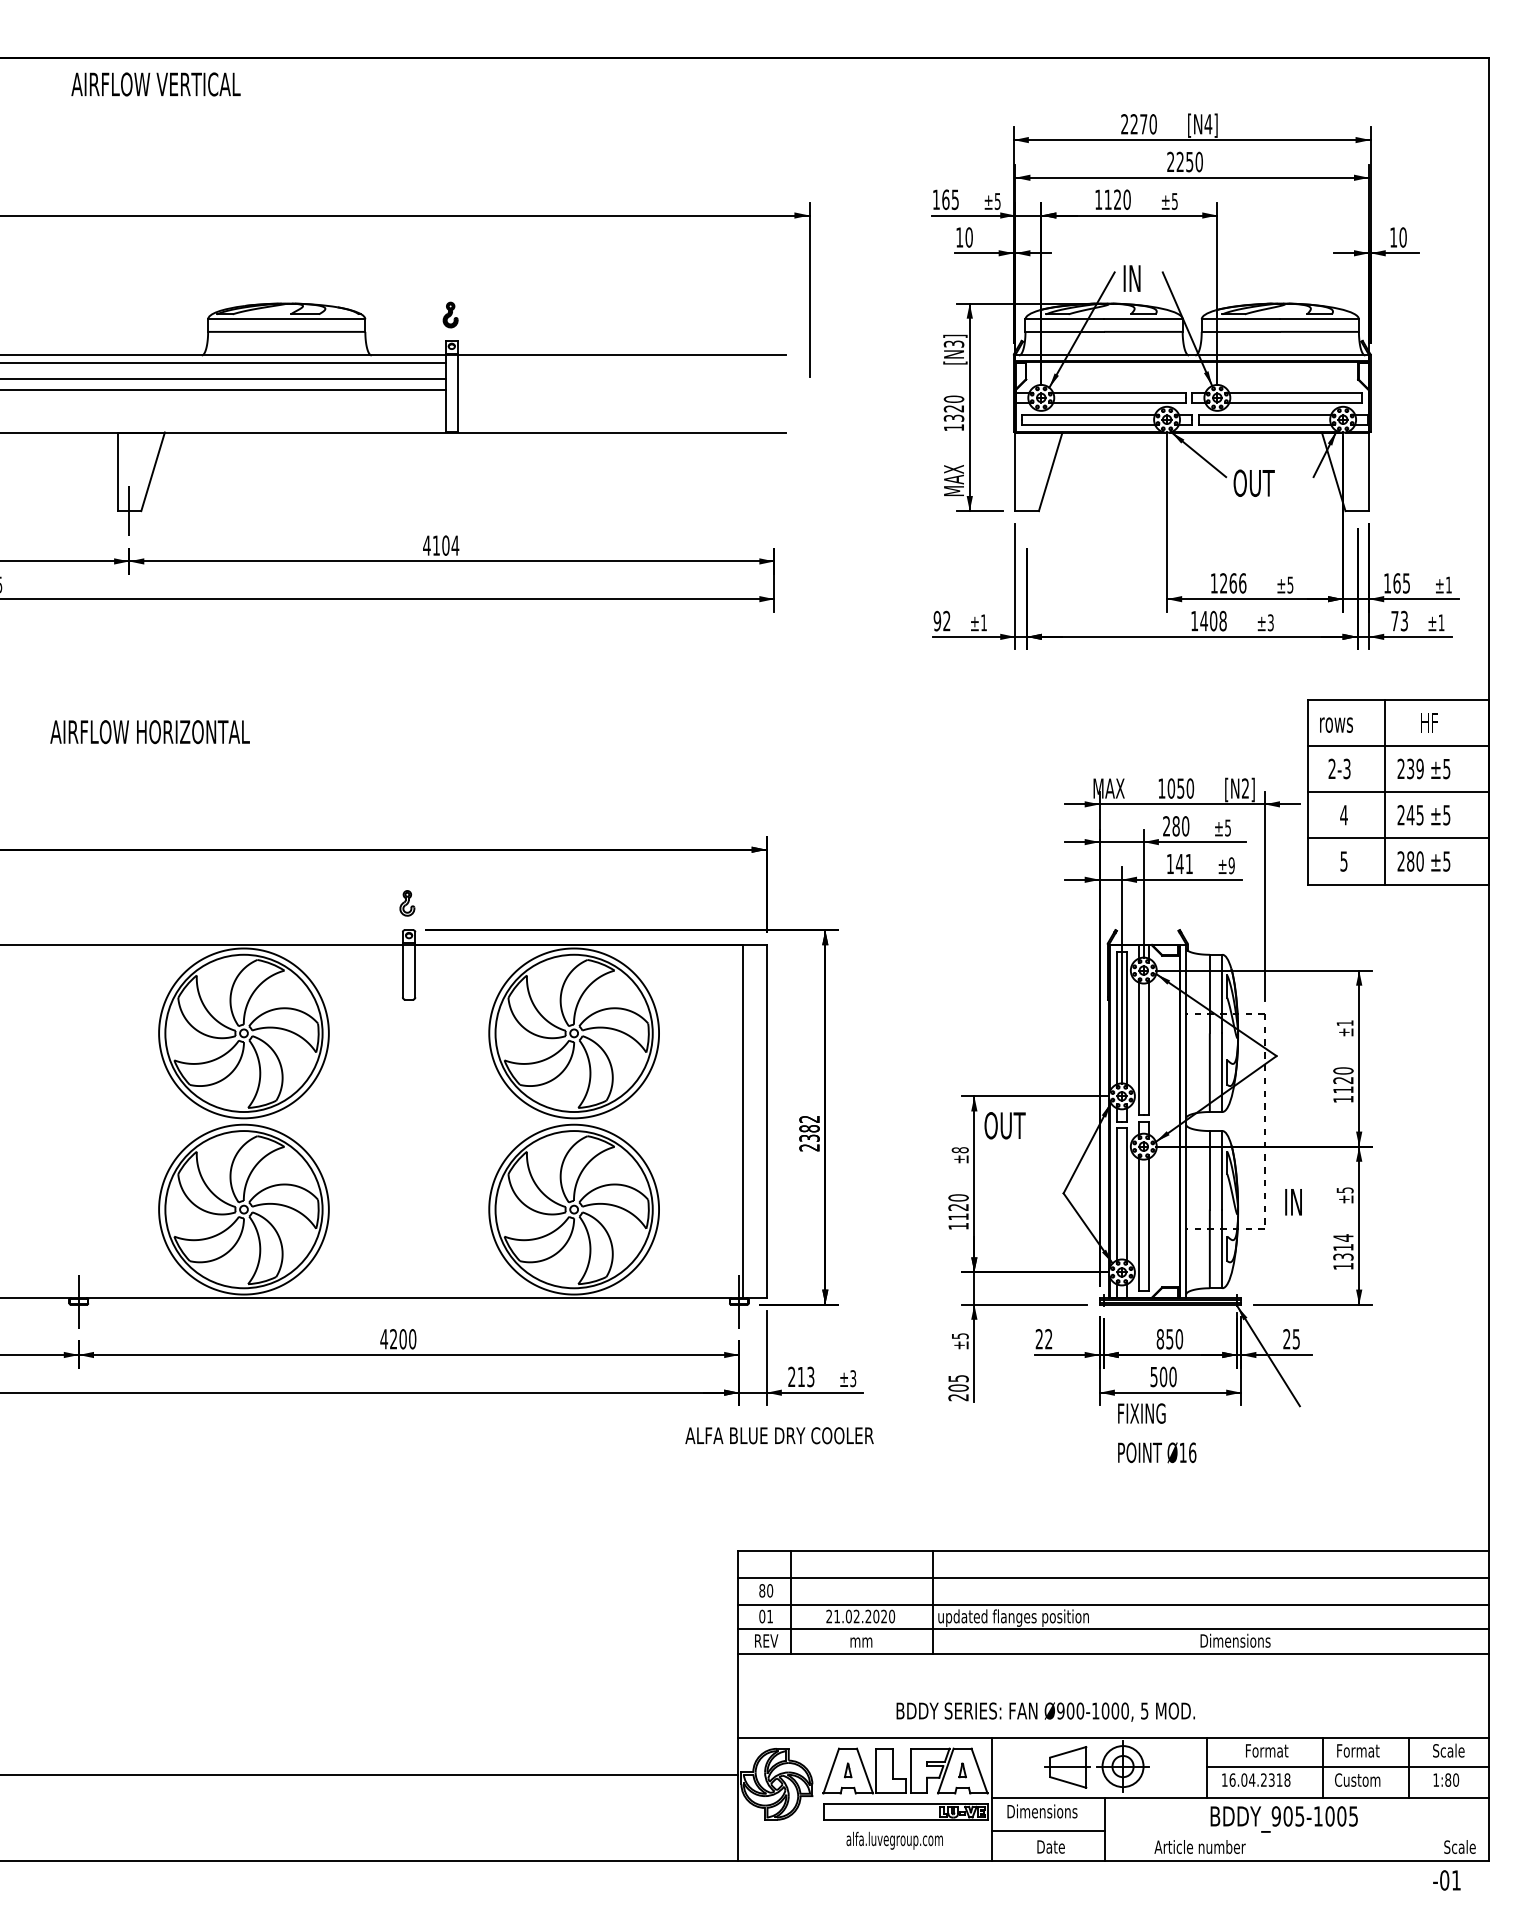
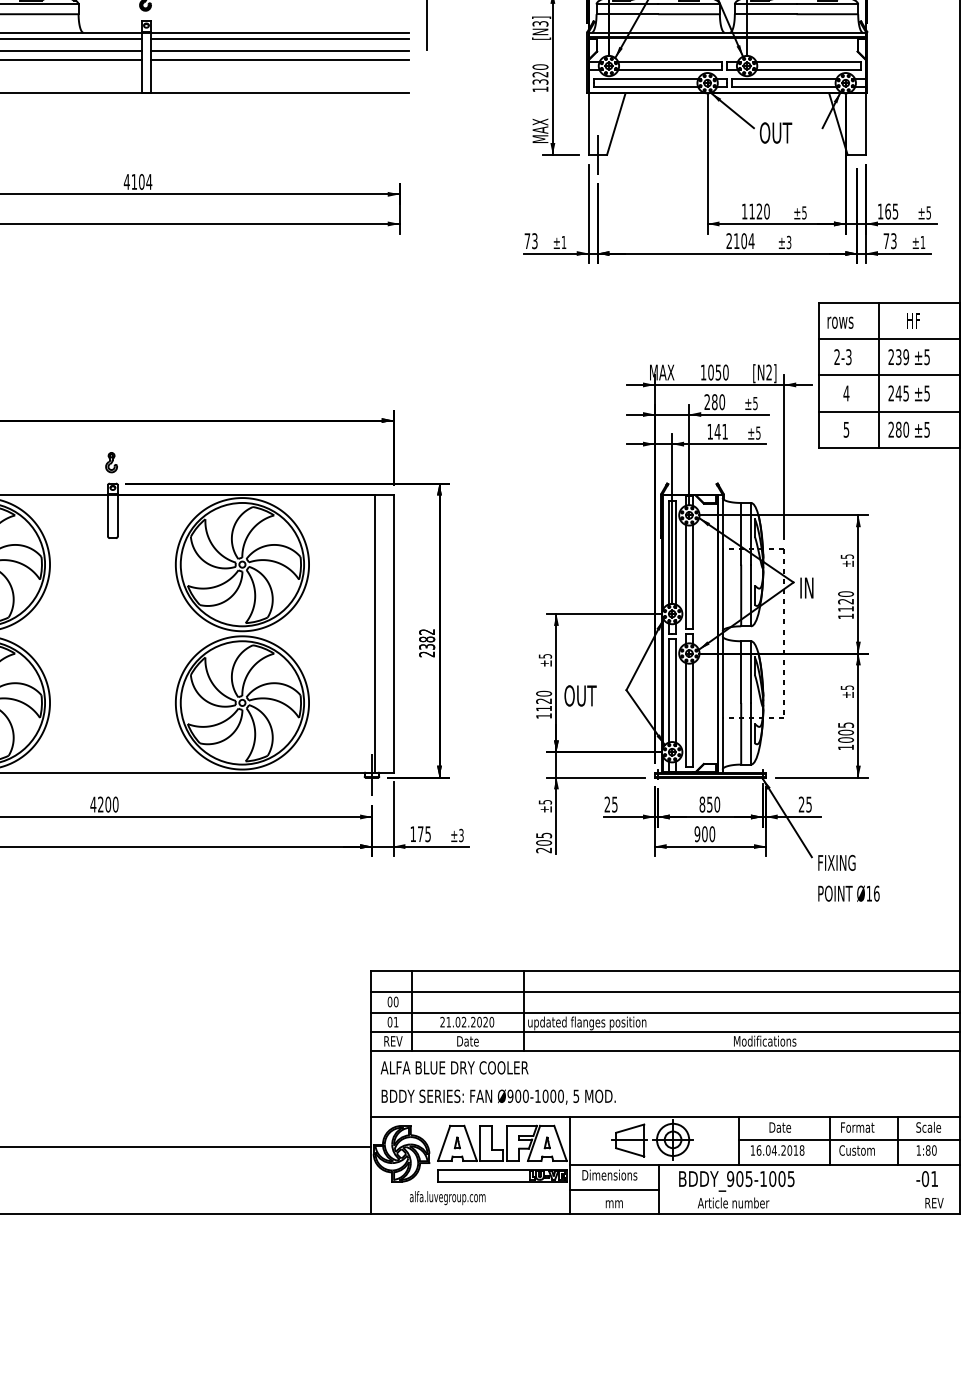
line: (621, 363) -> (279, 39), added
line: (621, 379) -> (279, 51), added
line: (621, 389) -> (279, 59), added
line: (1026, 510) -> (597, 154), added
text: (1233, 583) -> (759, 211), 1266 -> 1120
text: (1448, 584) -> (928, 212), ±1 -> ±5
text: (941, 620) -> (530, 240), 92 -> 73
text: (1208, 620) -> (740, 240), 1408 -> 2104
text: (1231, 865) -> (758, 432), ±9 -> ±5
text: (1344, 1023) -> (846, 556), ±1 -> ±5
text: (1004, 1125) -> (580, 695), moved
text: (959, 1150) -> (544, 656), ±8 -> ±5
text: (1293, 1202) -> (806, 588), moved
text: (1343, 1247) -> (846, 732), 1314 -> 1005
text: (1048, 1339) -> (614, 804), 22 -> 25
text: (801, 1376) -> (420, 833), 213 -> 175
text: (1153, 1376) -> (696, 833), 500 -> 900
text: (1157, 1433) -> (849, 878), moved
text: (779, 1435) -> (454, 1067), moved
text: (762, 1590) -> (390, 1001), 80 -> 00
text: (861, 1640) -> (467, 1040), mm -> Date
text: (1240, 1640) -> (765, 1040), Dimensions -> Modifications
text: (1045, 1711) -> (498, 1096), moved
text: (1267, 1750) -> (786, 1127), Format -> Date
text: (1271, 1779) -> (789, 1150), 16.04.2318 -> 16.04.2018
text: (1283, 1819) -> (736, 1181), moved
text: (894, 1840) -> (447, 1197), moved
text: (1050, 1846) -> (616, 1202), Date -> mm
text: (1459, 1846) -> (937, 1202), Scale -> REV
text: (1446, 1880) -> (926, 1179), moved

